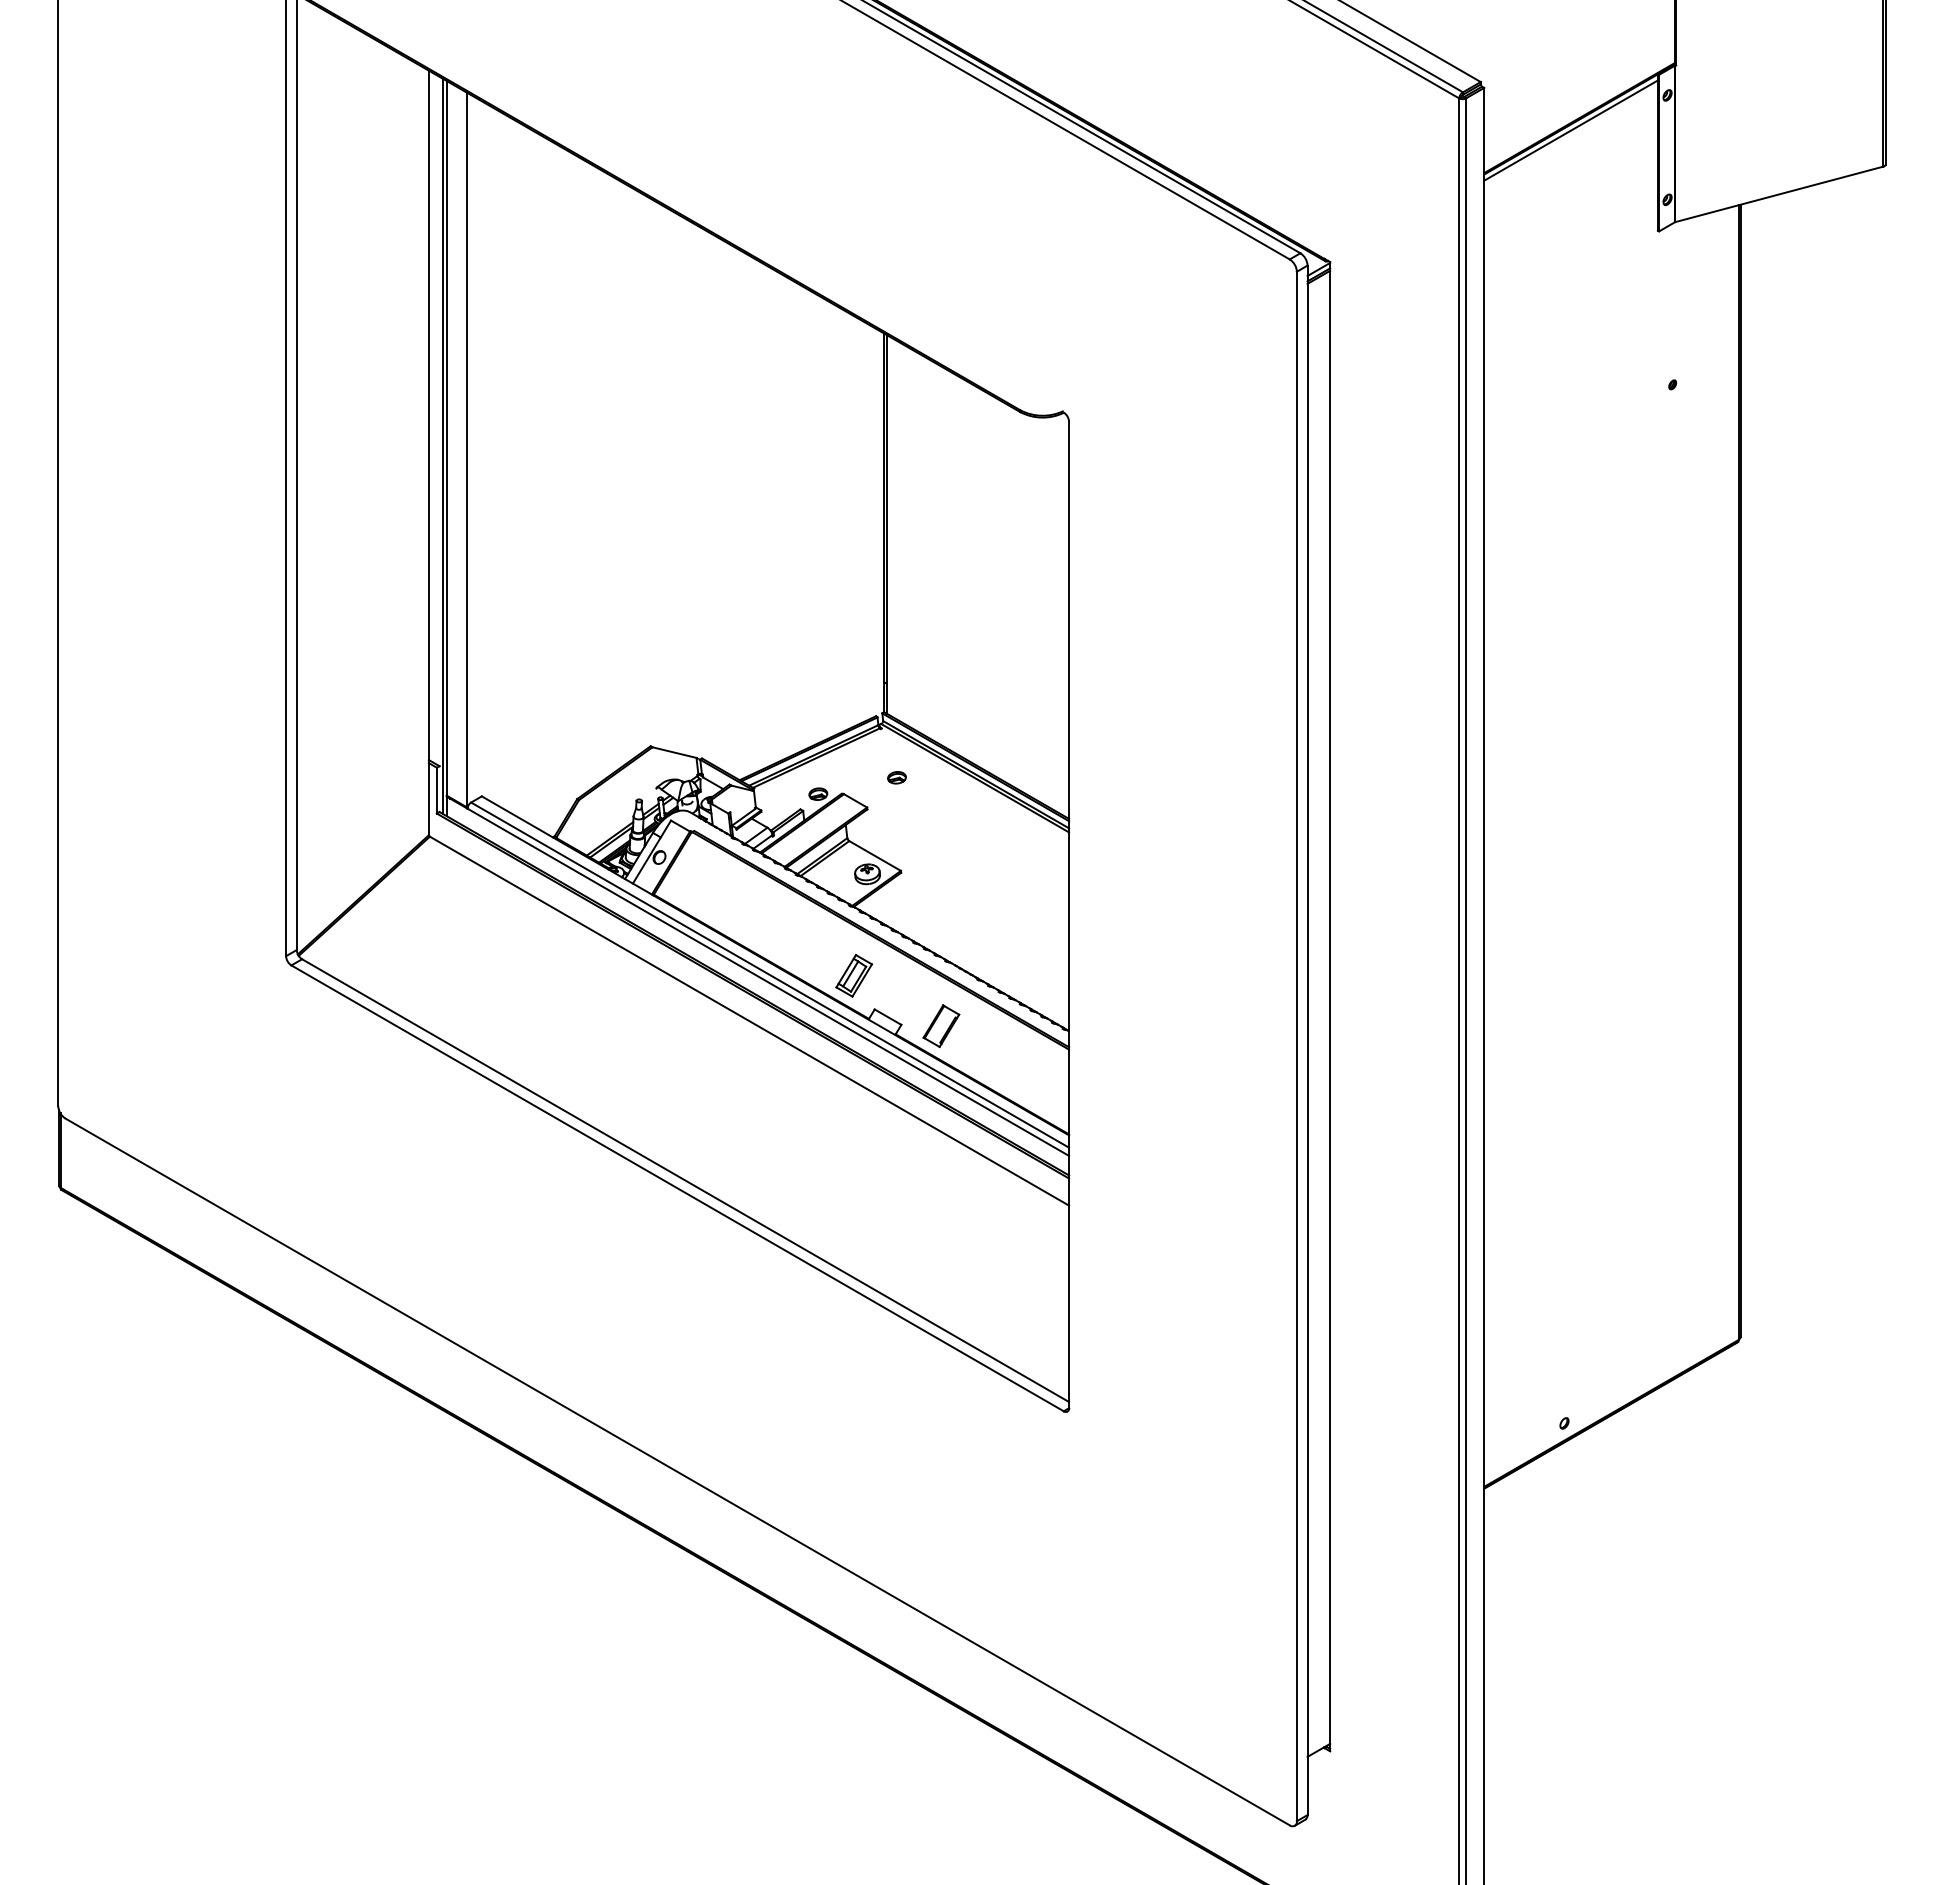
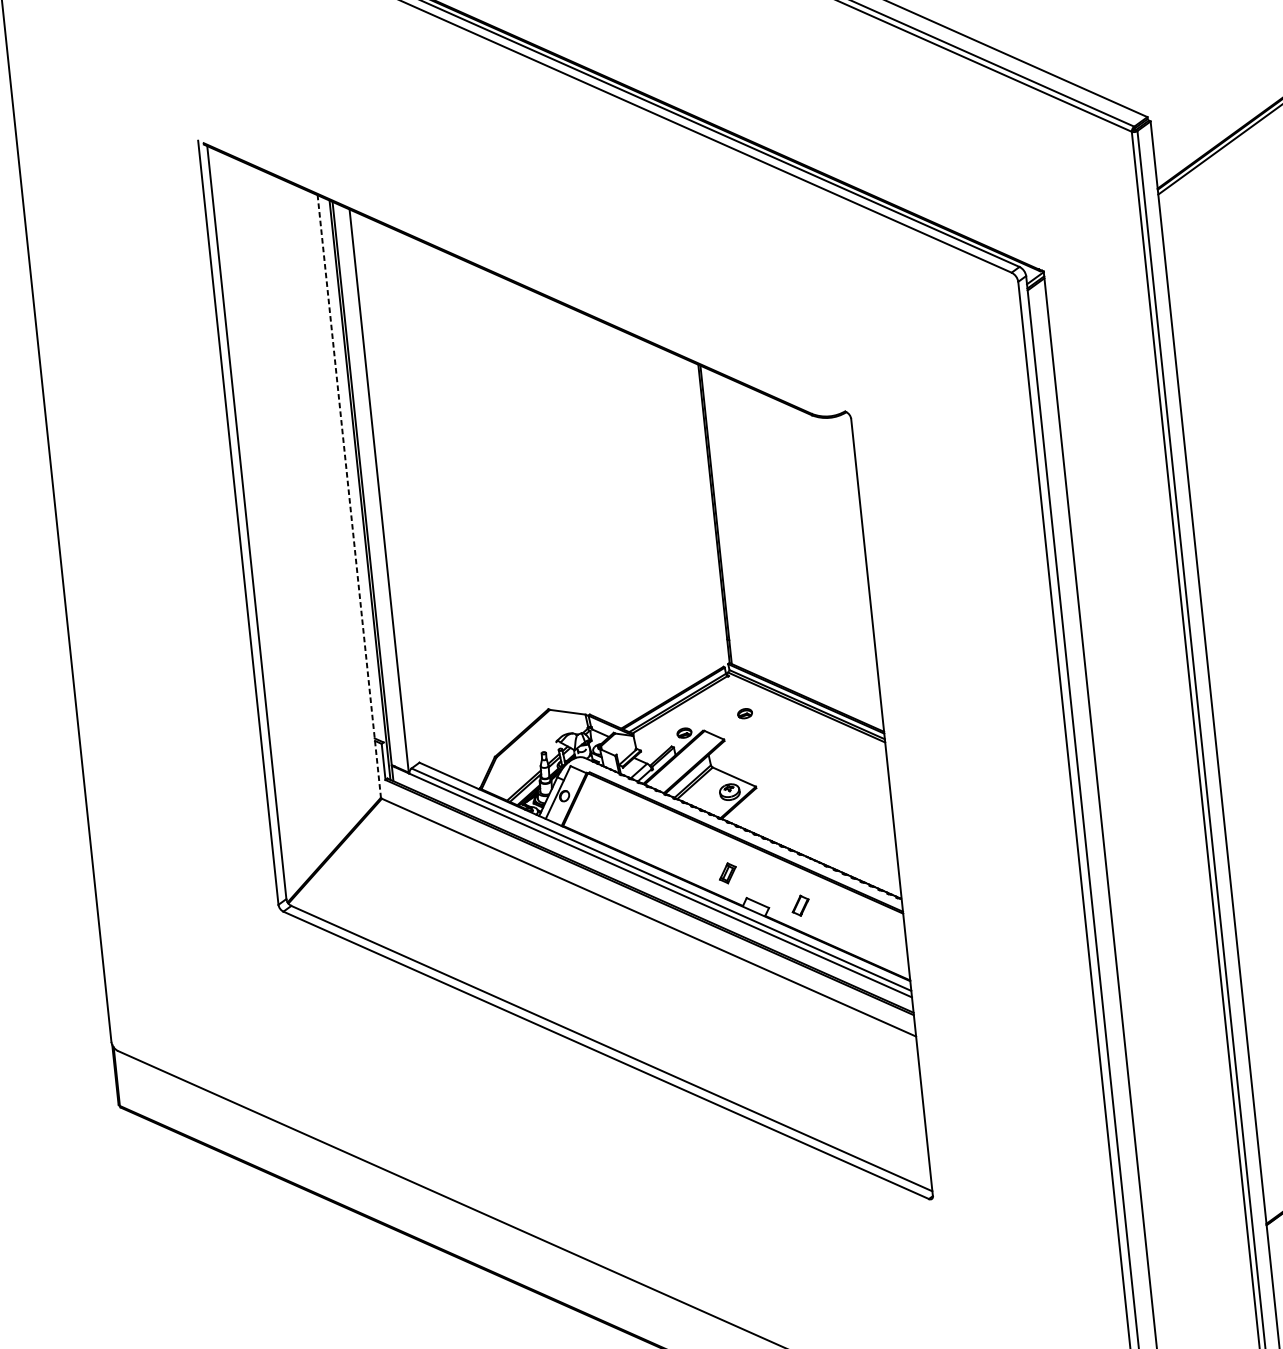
line: (428, 453) -> (349, 496), solid -> dashed
part: (854, 975) -> (727, 872), size x0.6
part: (941, 1026) -> (800, 905), size x0.6

